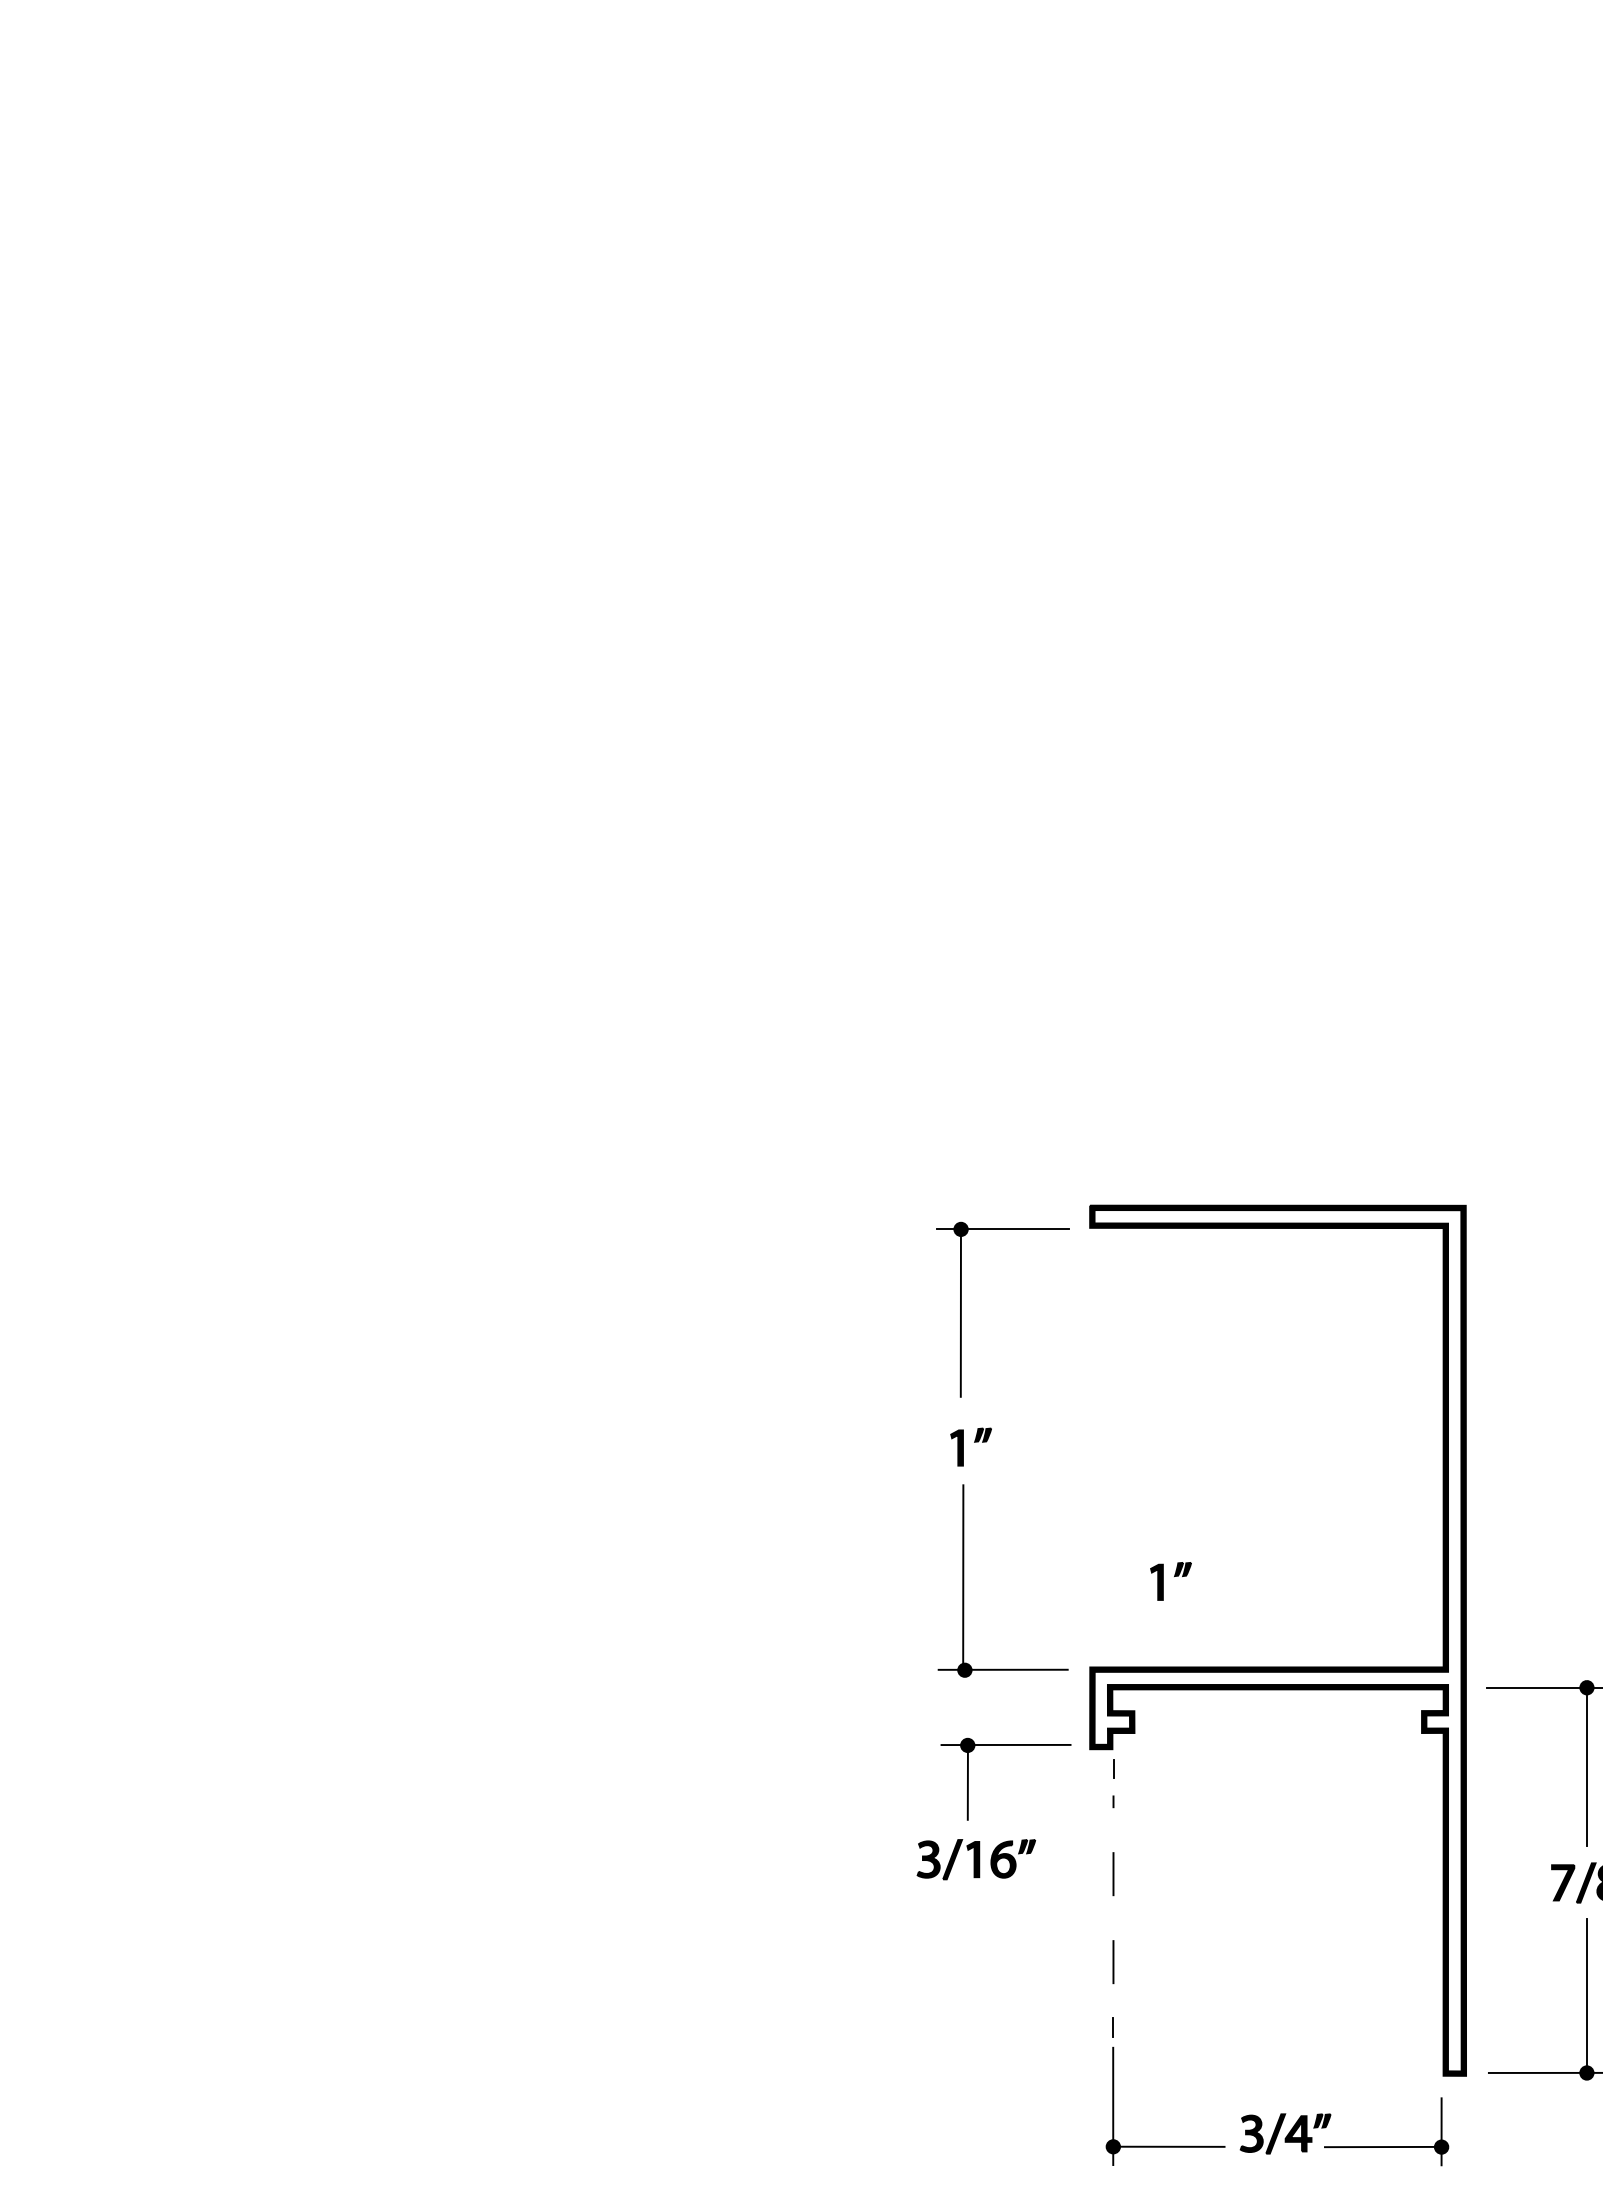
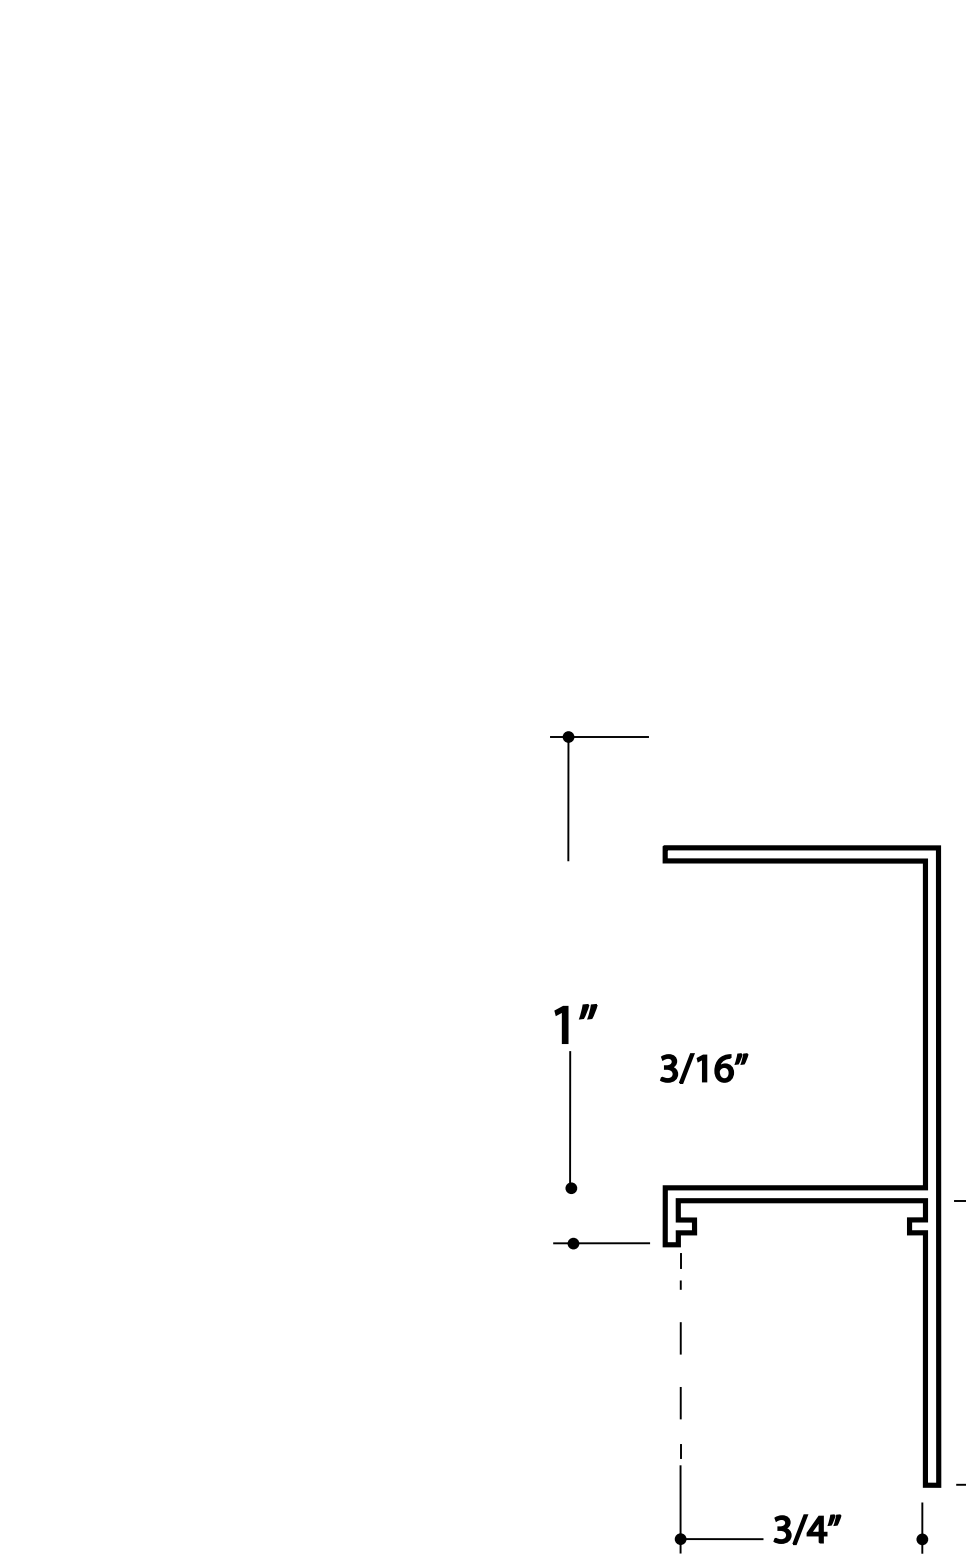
part: (961, 1309) -> (568, 795), moved
part: (970, 1446) -> (575, 1023), size x1.4
part: (1174, 1576) -> (725, 1119), removed
line: (1002, 1669) -> (599, 1187), removed
line: (967, 1780) -> (573, 1269), removed
part: (976, 1859) -> (704, 1068), moved
line: (1381, 2146) -> (878, 1538), removed

